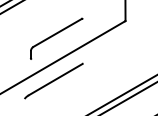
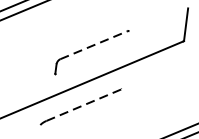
line: (57, 33) -> (93, 45), solid -> dashed
line: (56, 79) -> (84, 105), solid -> dashed

